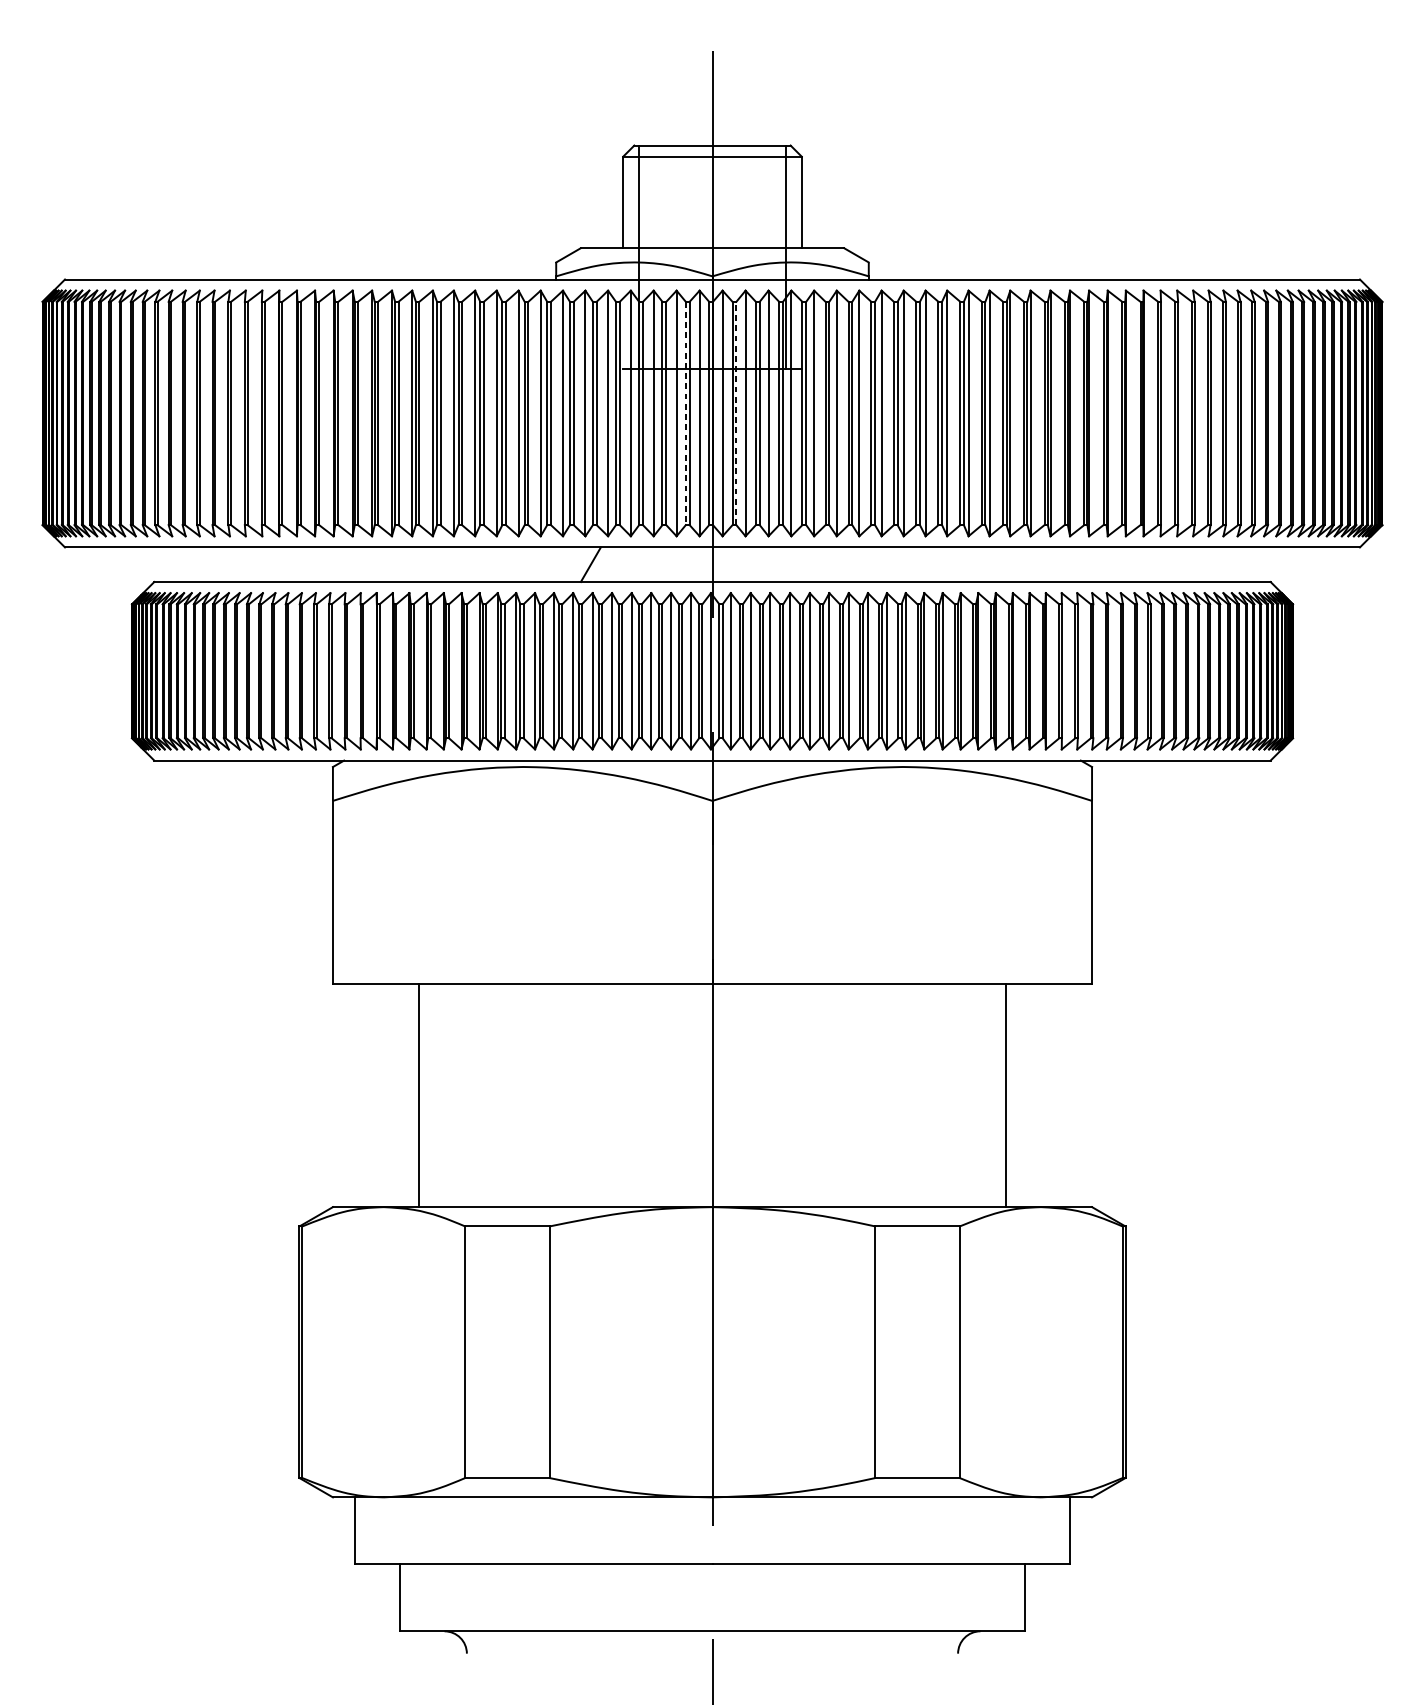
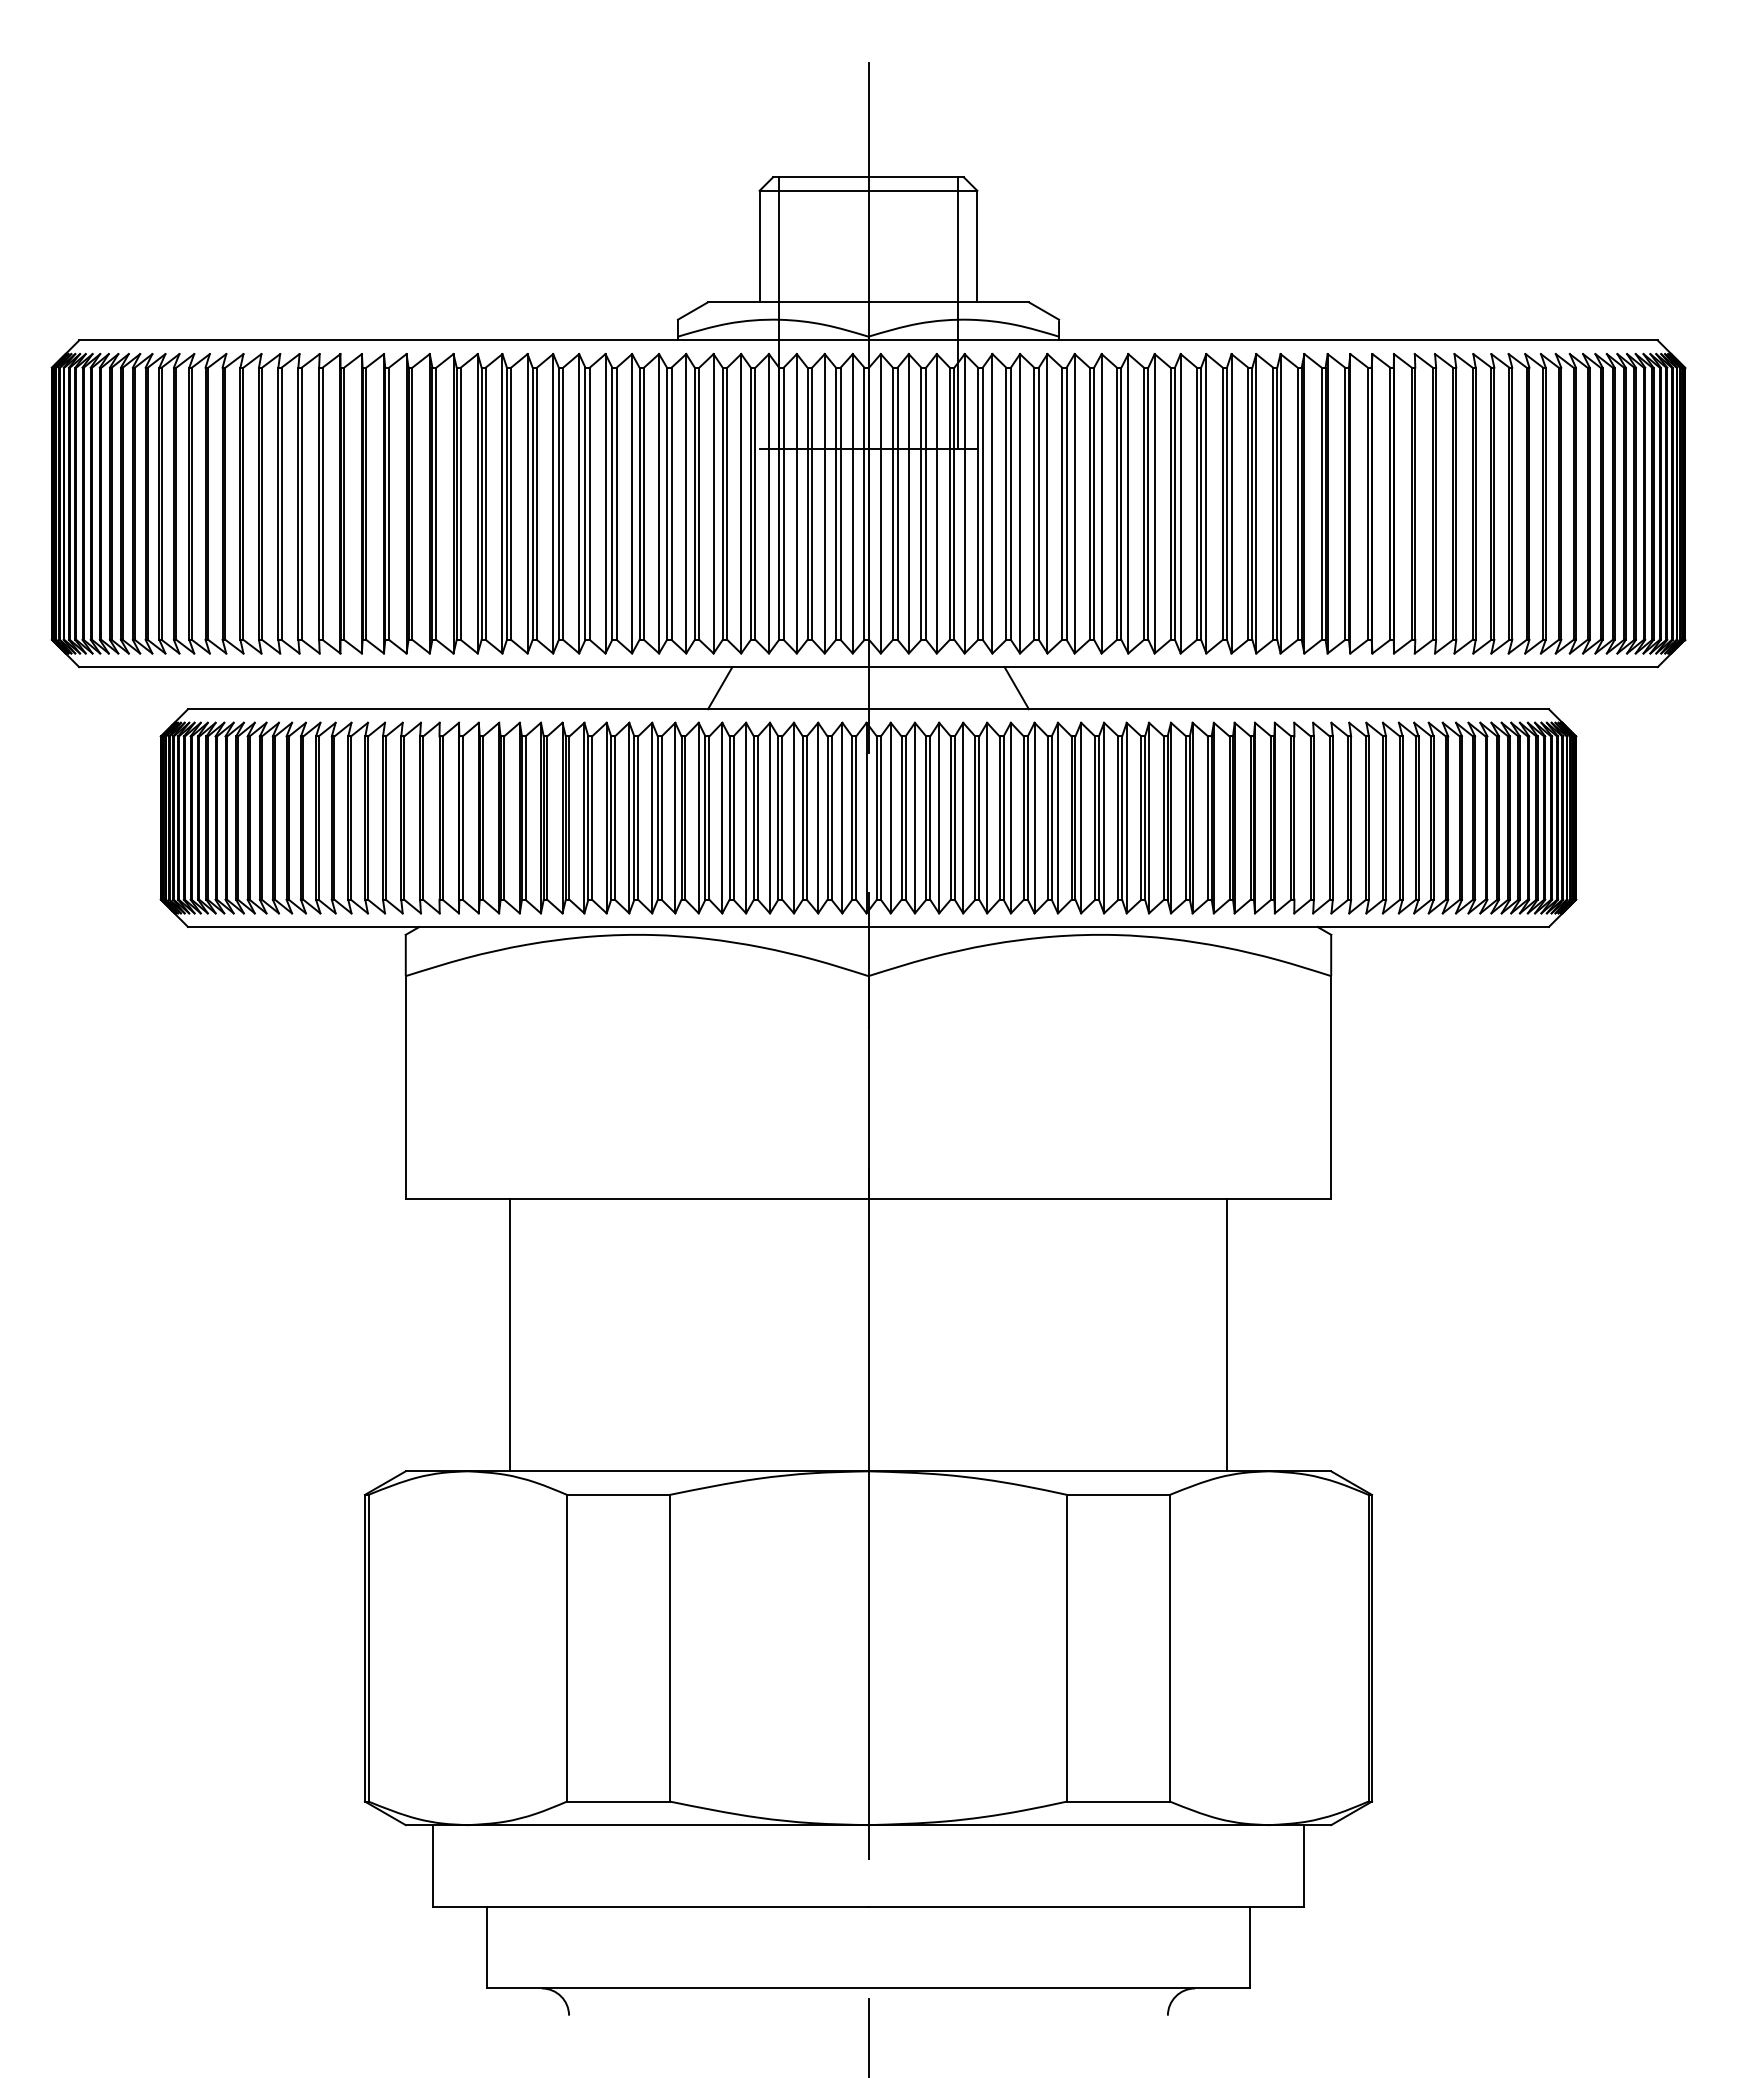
line: (736, 413) -> (897, 503), dashed -> solid
line: (686, 414) -> (836, 504), dashed -> solid
line: (833, 564) -> (1016, 688), added

